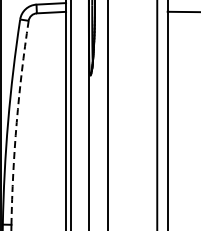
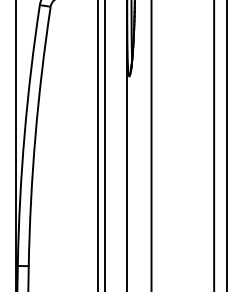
arc: (16, 122) -> (35, 136), dashed -> solid

